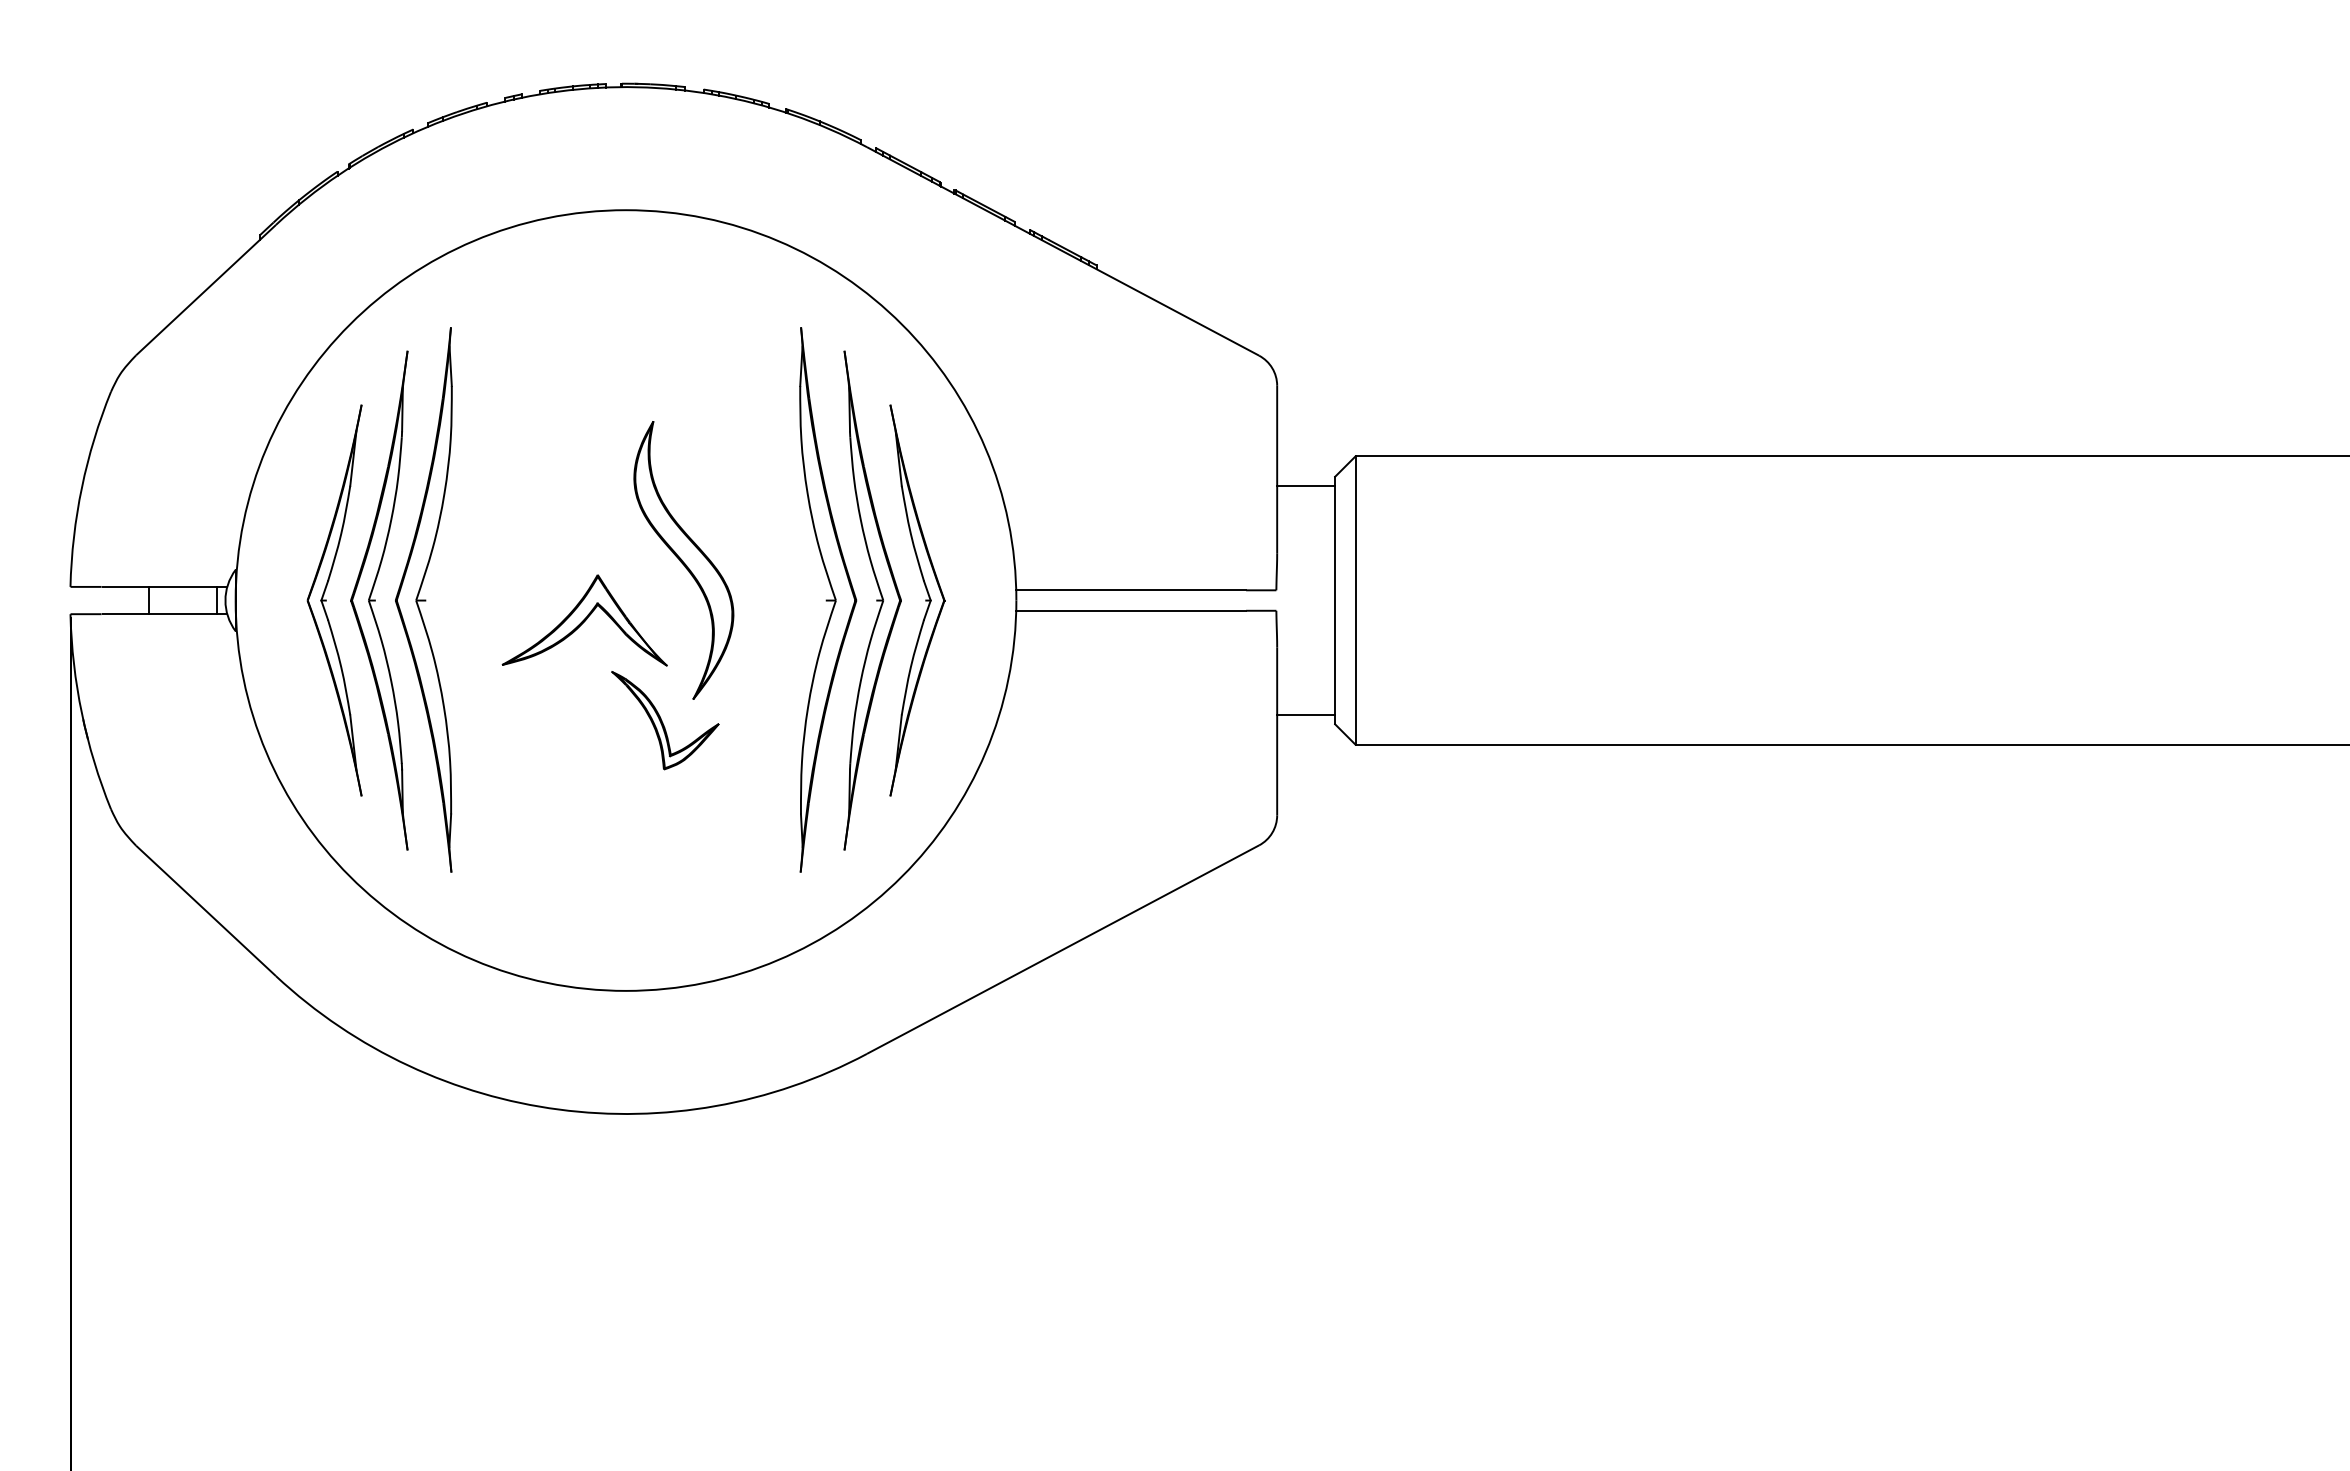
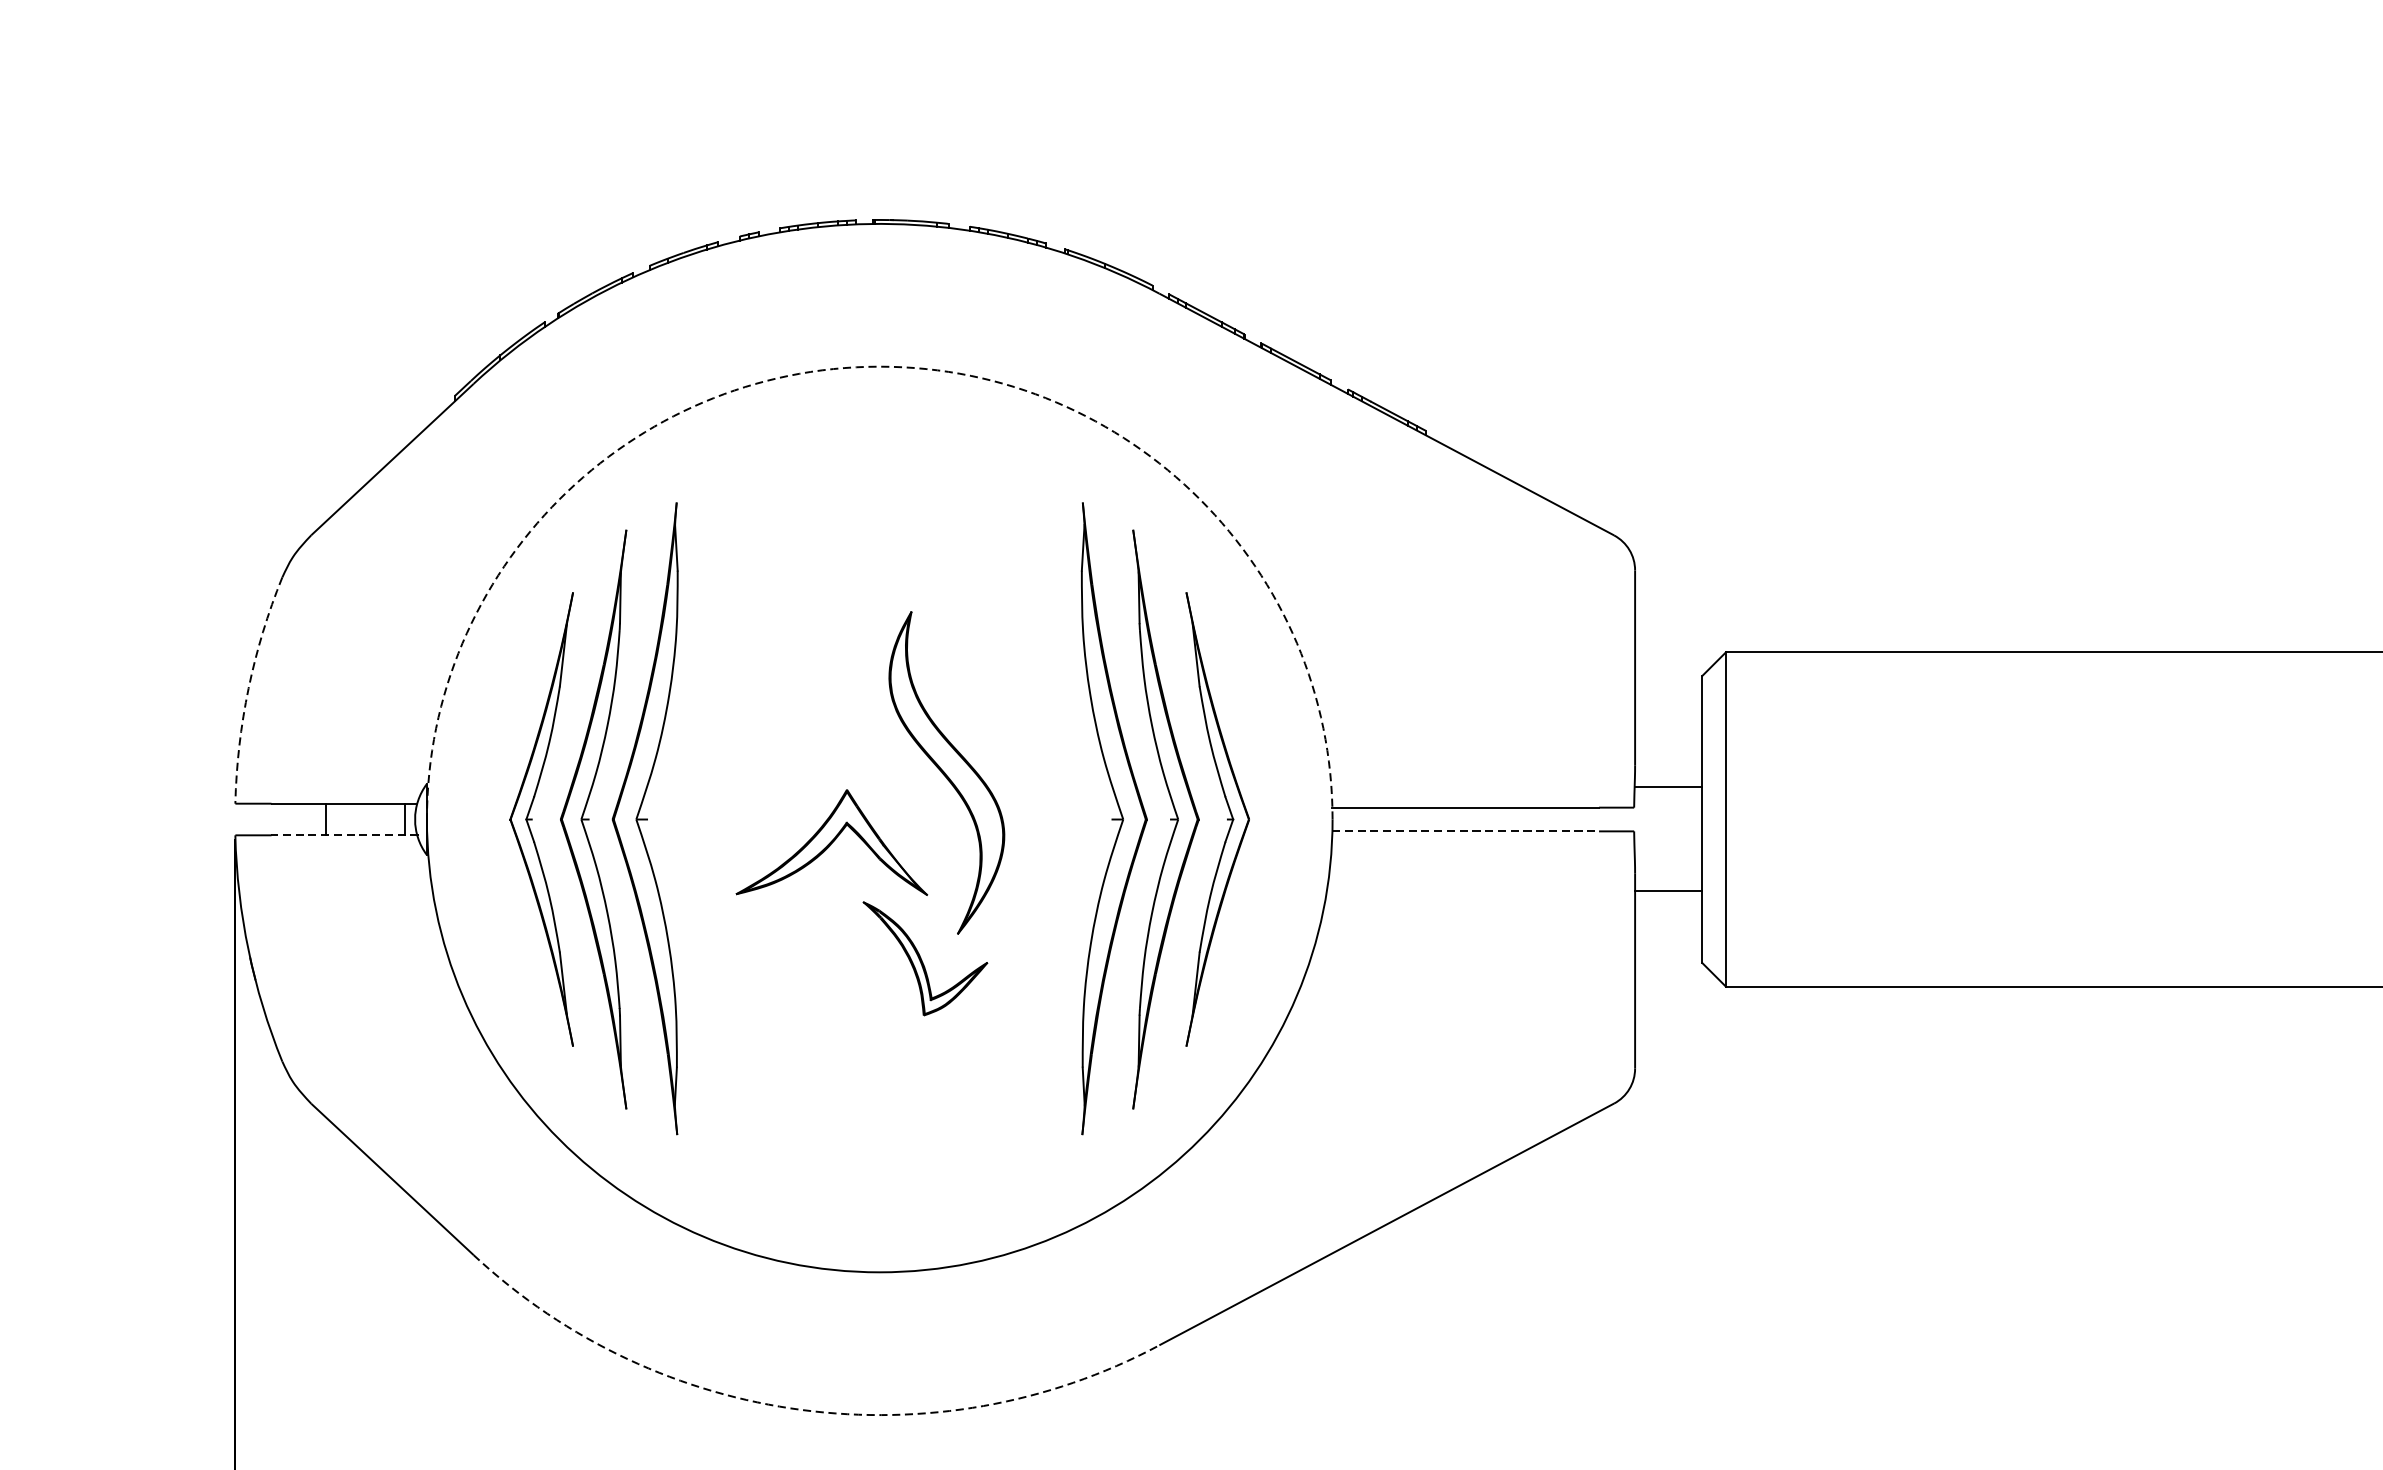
arc: (626, 210) -> (880, 367), solid -> dashed
line: (1306, 486) -> (1669, 786), moved
arc: (81, 487) -> (248, 688), solid -> dashed
line: (1131, 610) -> (1466, 831), solid -> dashed
line: (164, 614) -> (344, 835), solid -> dashed
line: (1306, 714) -> (1669, 890), moved
arc: (559, 1109) -> (802, 1409), solid -> dashed

